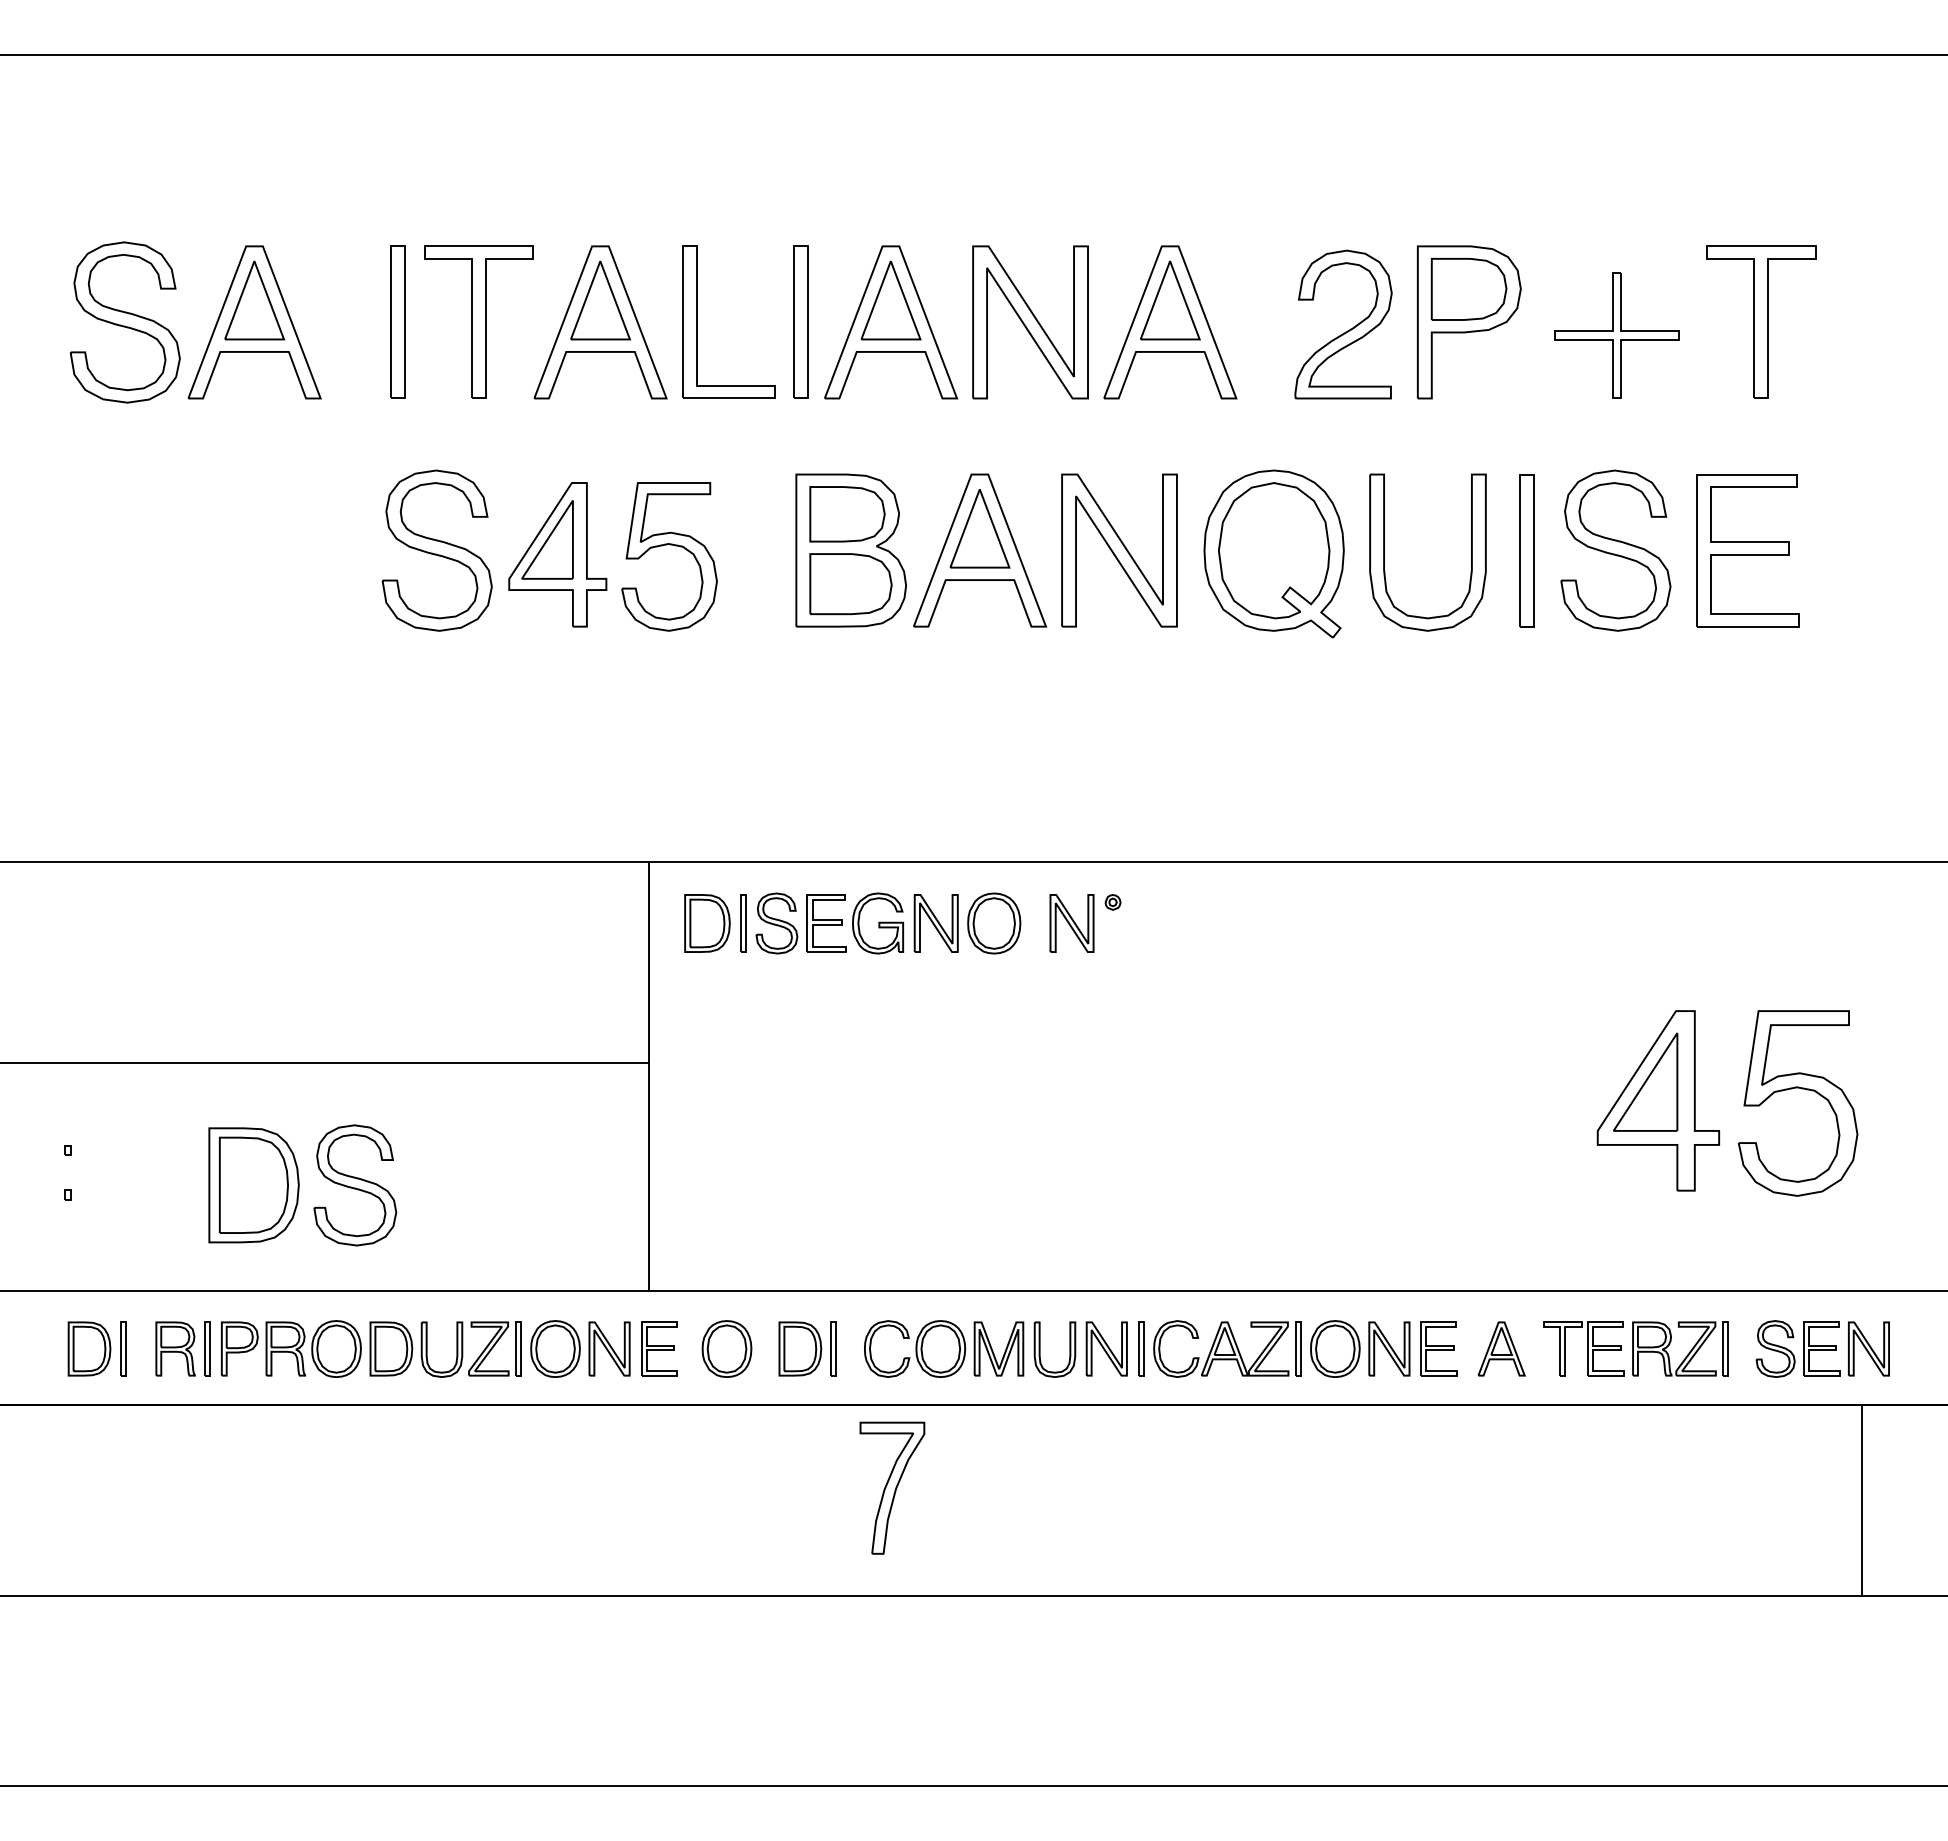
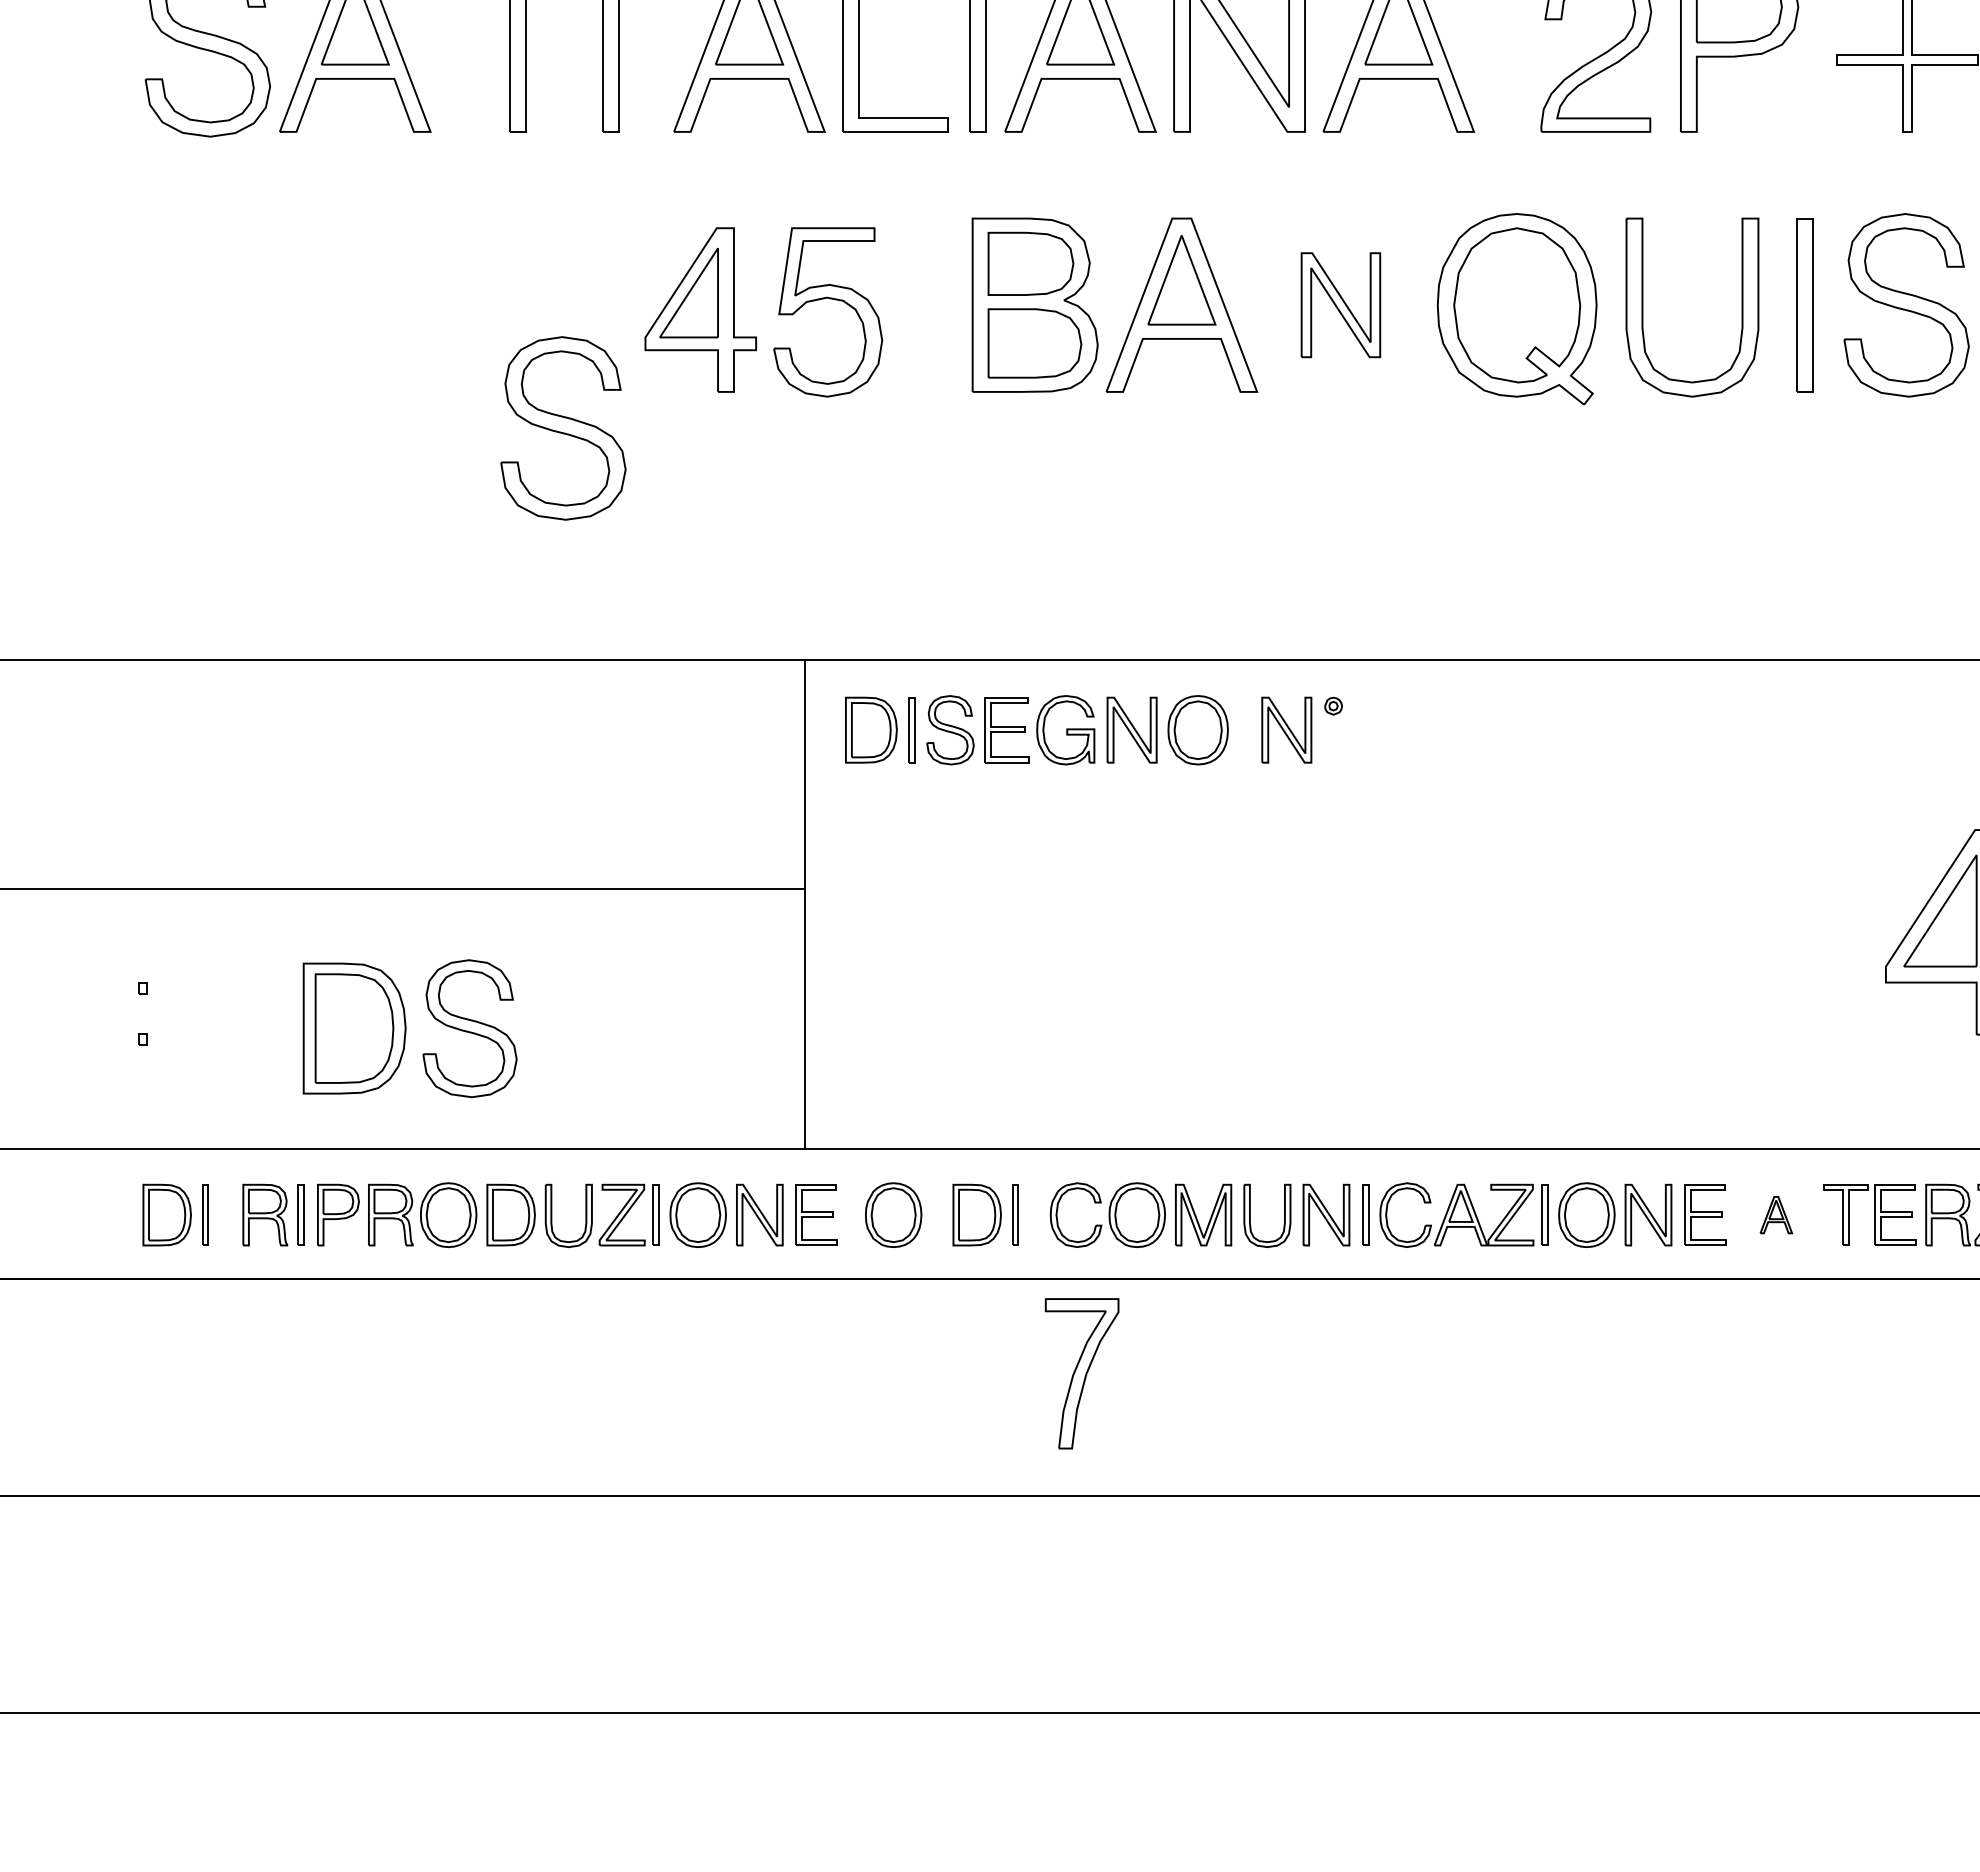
part: (436, 550) -> (562, 428), moved
part: (1119, 550) -> (1340, 305), size x0.6
part: (1501, 1348) -> (1776, 1214), size x0.6

